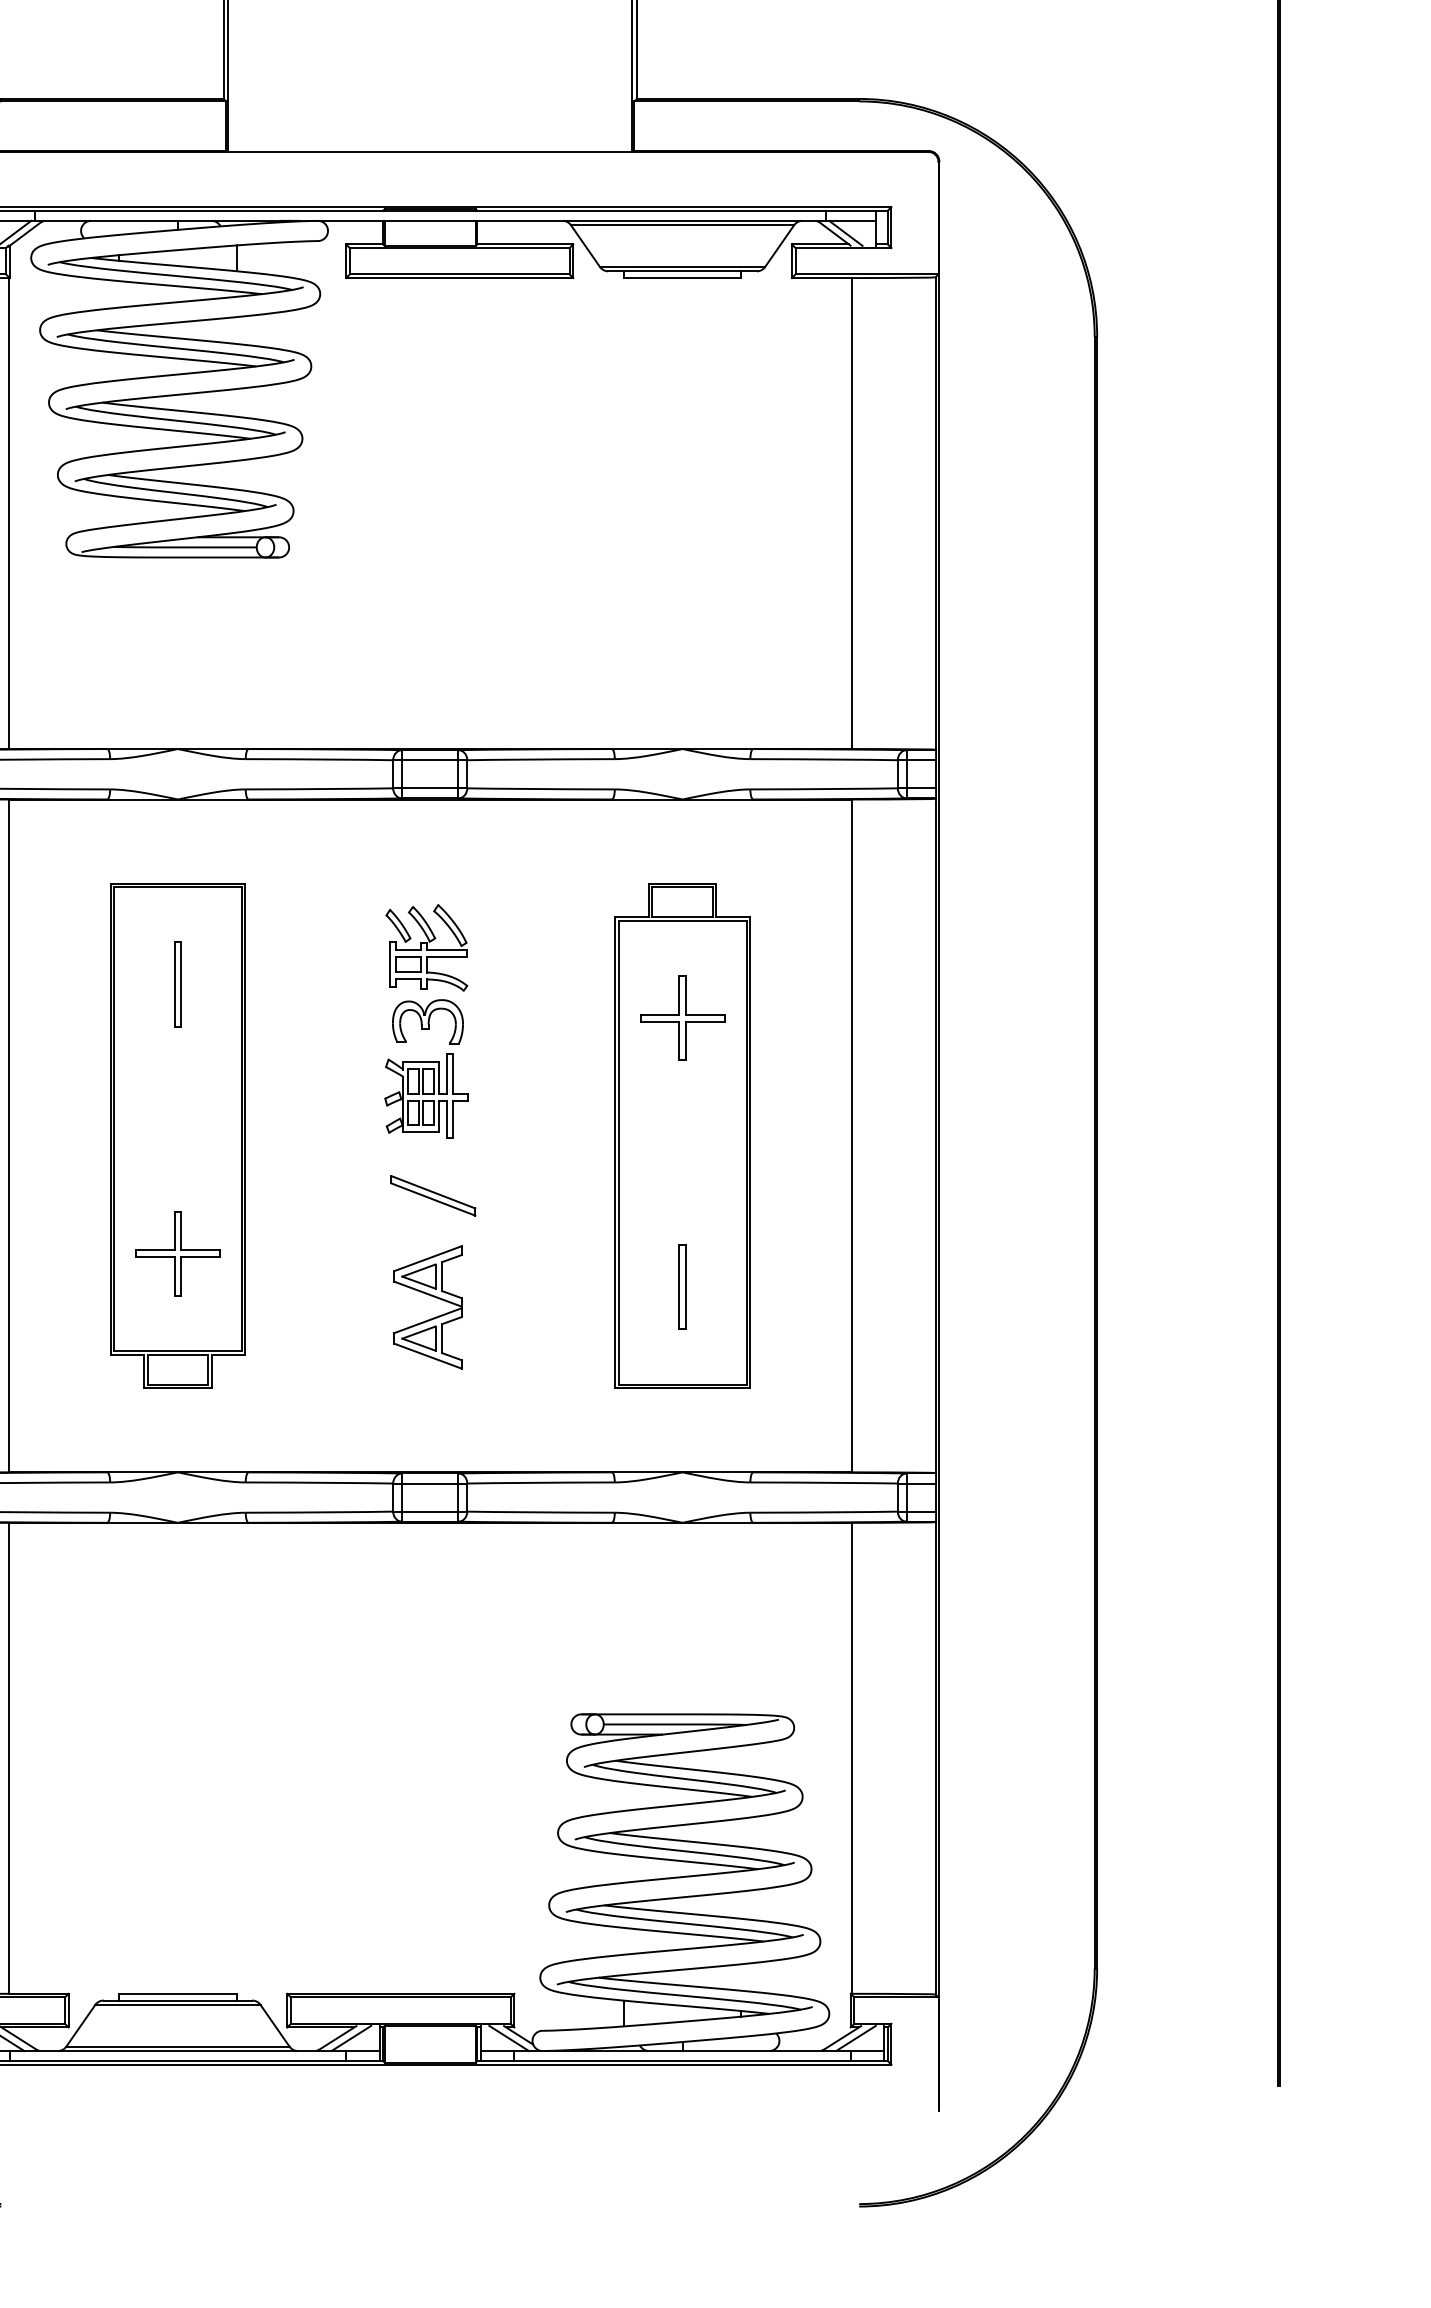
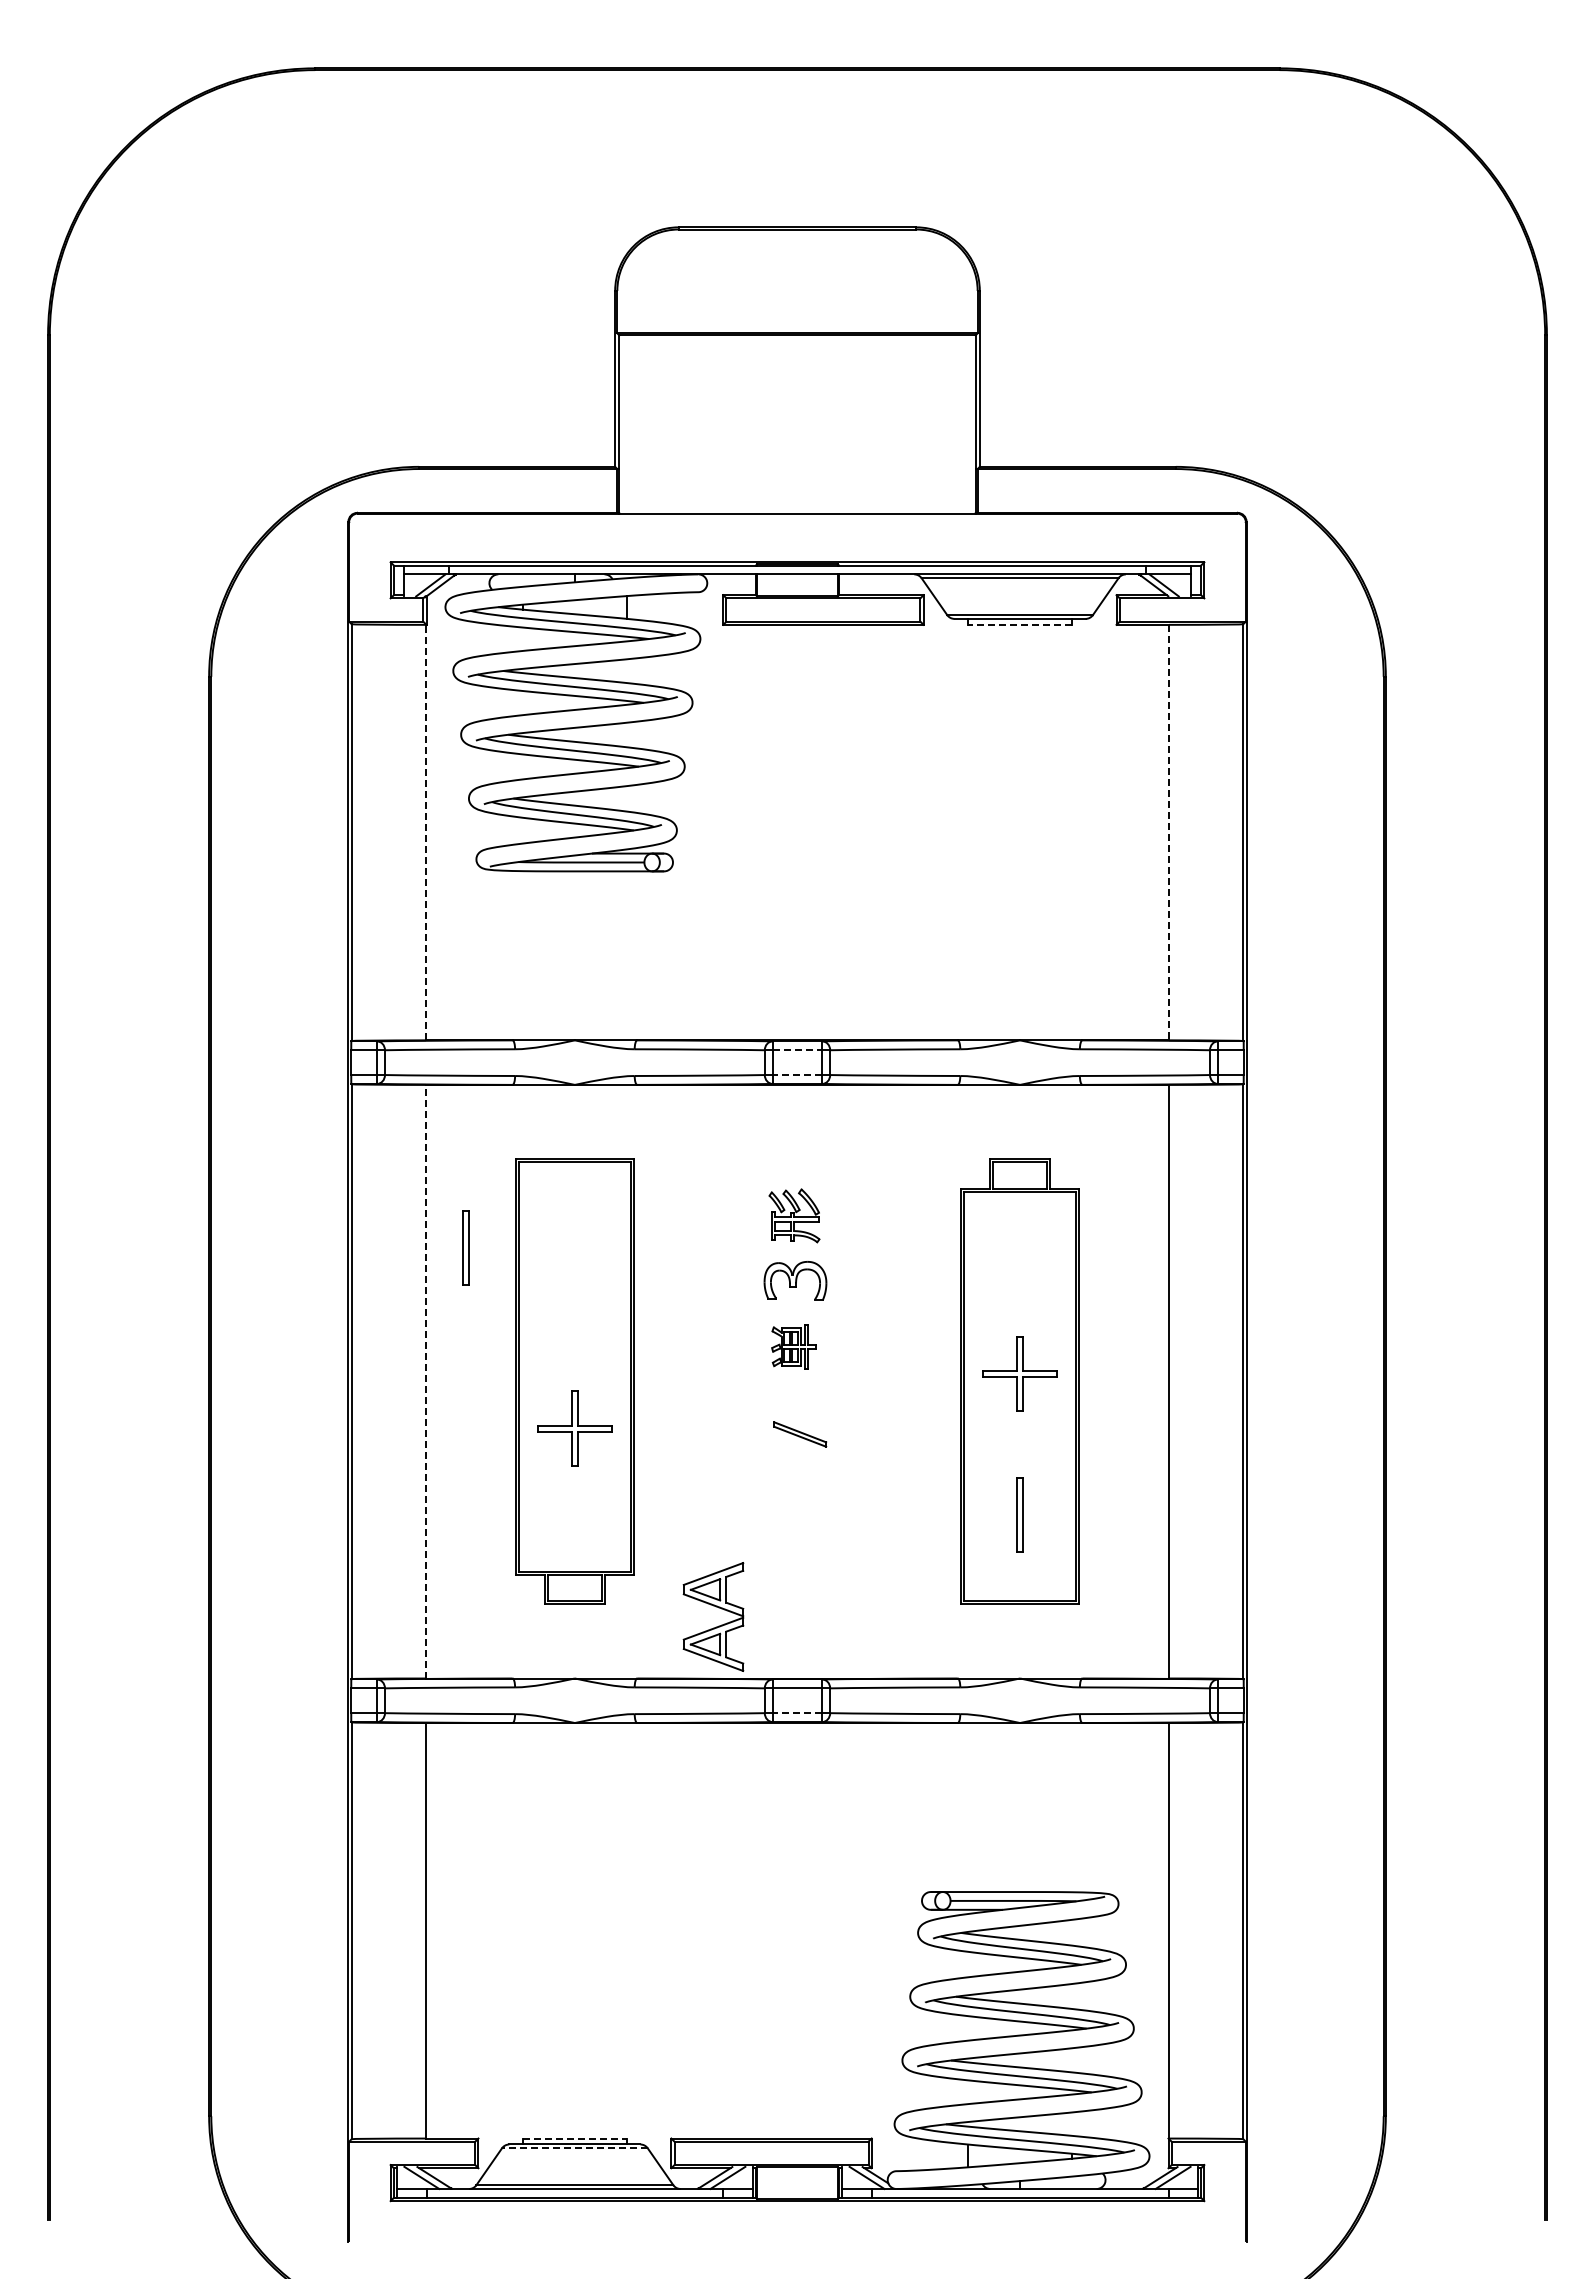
line: (683, 277) -> (1020, 624), solid -> dashed
line: (8, 513) -> (425, 832), solid -> dashed
line: (851, 513) -> (1169, 832), solid -> dashed
line: (430, 760) -> (797, 1050), solid -> dashed
line: (430, 788) -> (797, 1075), solid -> dashed
part: (426, 947) -> (794, 1215), size x0.7
part: (177, 983) -> (465, 1247), moved
part: (681, 1017) -> (1019, 1373), moved
part: (425, 1096) -> (793, 1346), size x0.6
line: (8, 1135) -> (425, 1381), solid -> dashed
part: (433, 1195) -> (800, 1434), size x0.7
part: (177, 1253) -> (574, 1428), moved
part: (433, 1297) -> (718, 1608), moved
line: (430, 1512) -> (797, 1713), solid -> dashed
line: (177, 1993) -> (574, 2138), solid -> dashed
line: (177, 2005) -> (574, 2148), solid -> dashed

